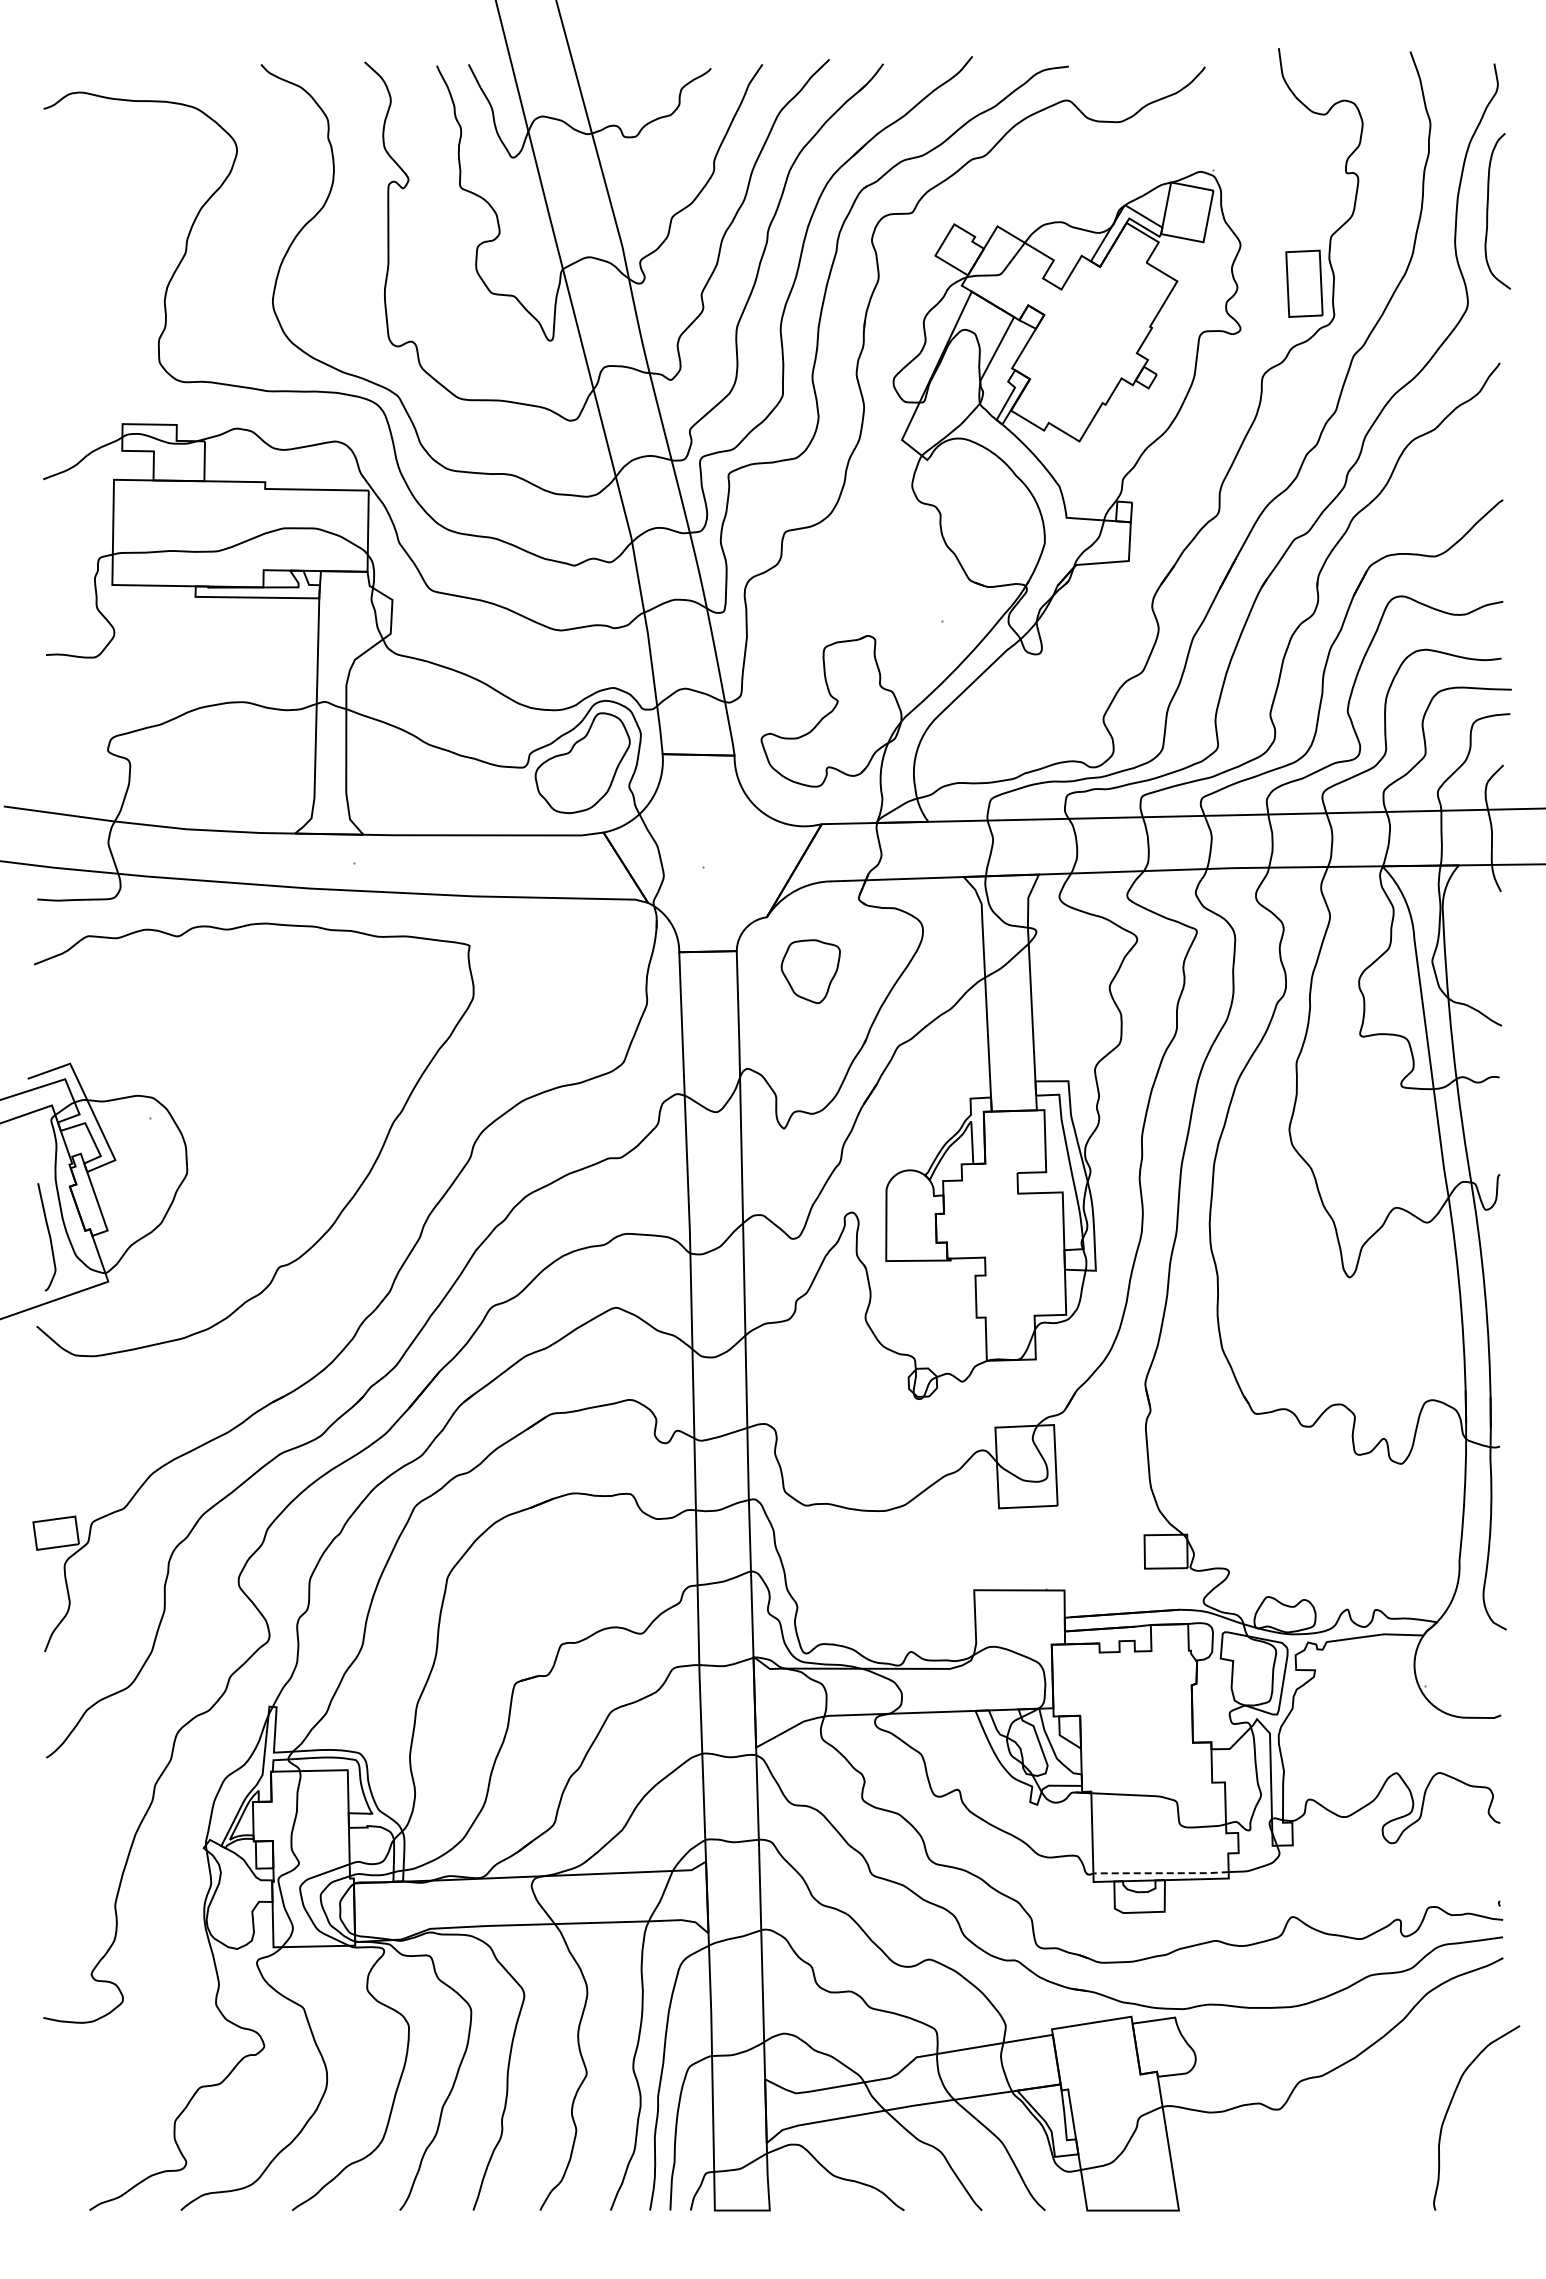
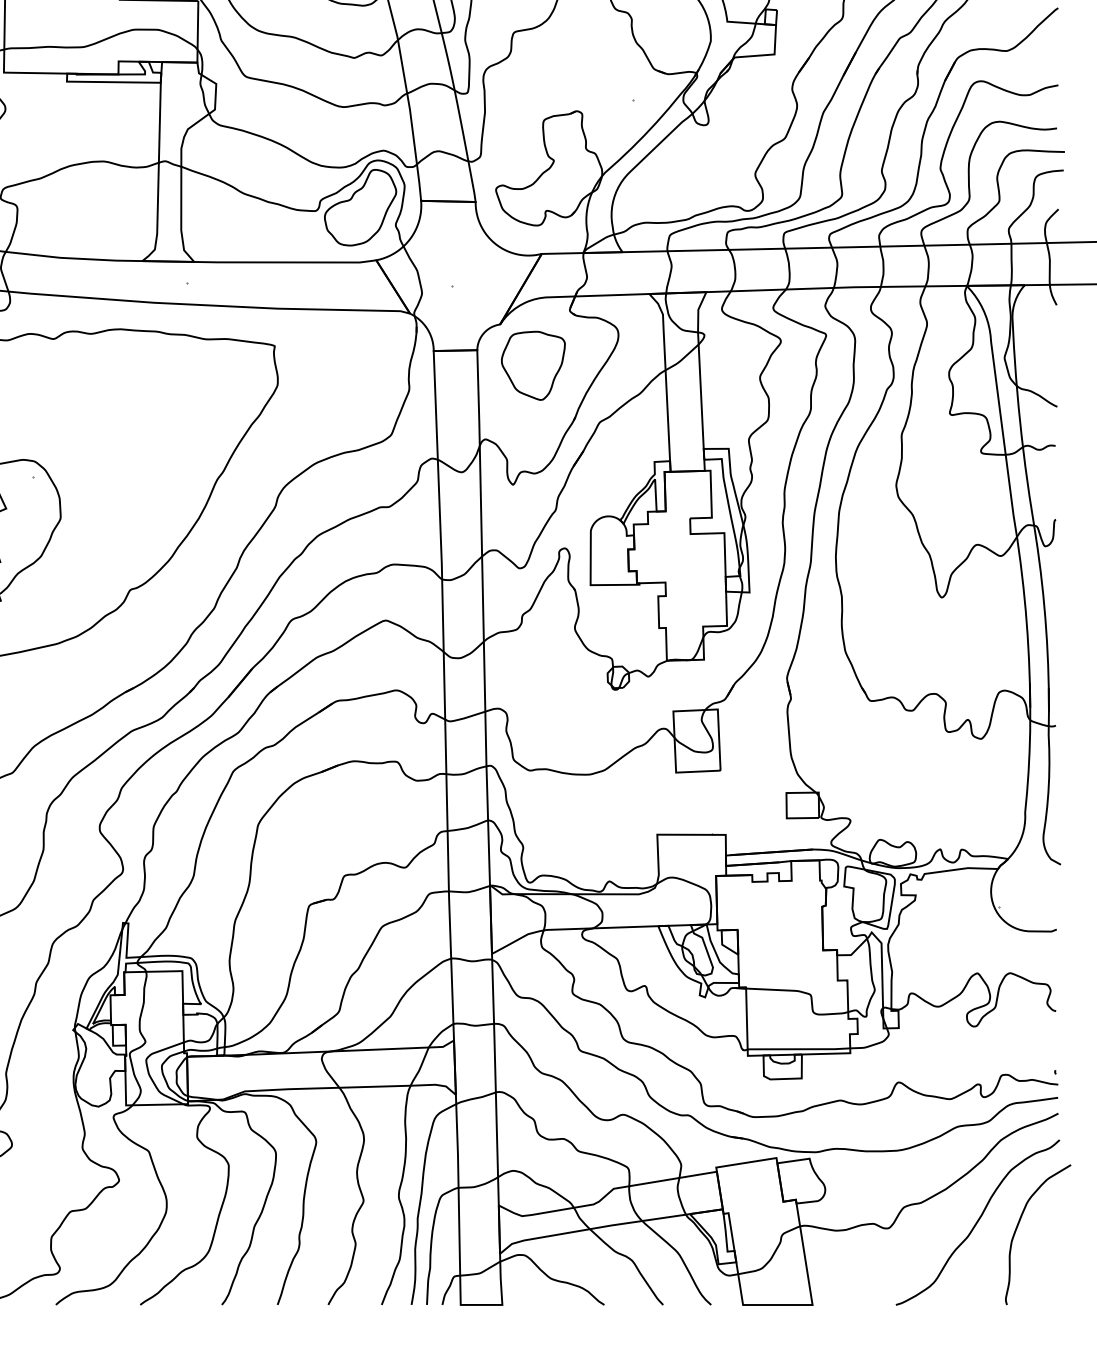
part: (810, 971) -> (533, 365), size x1.43
line: (1161, 1873) -> (799, 1049), dashed -> solid
curve: (1397, 2101) -> (978, 1222), added

